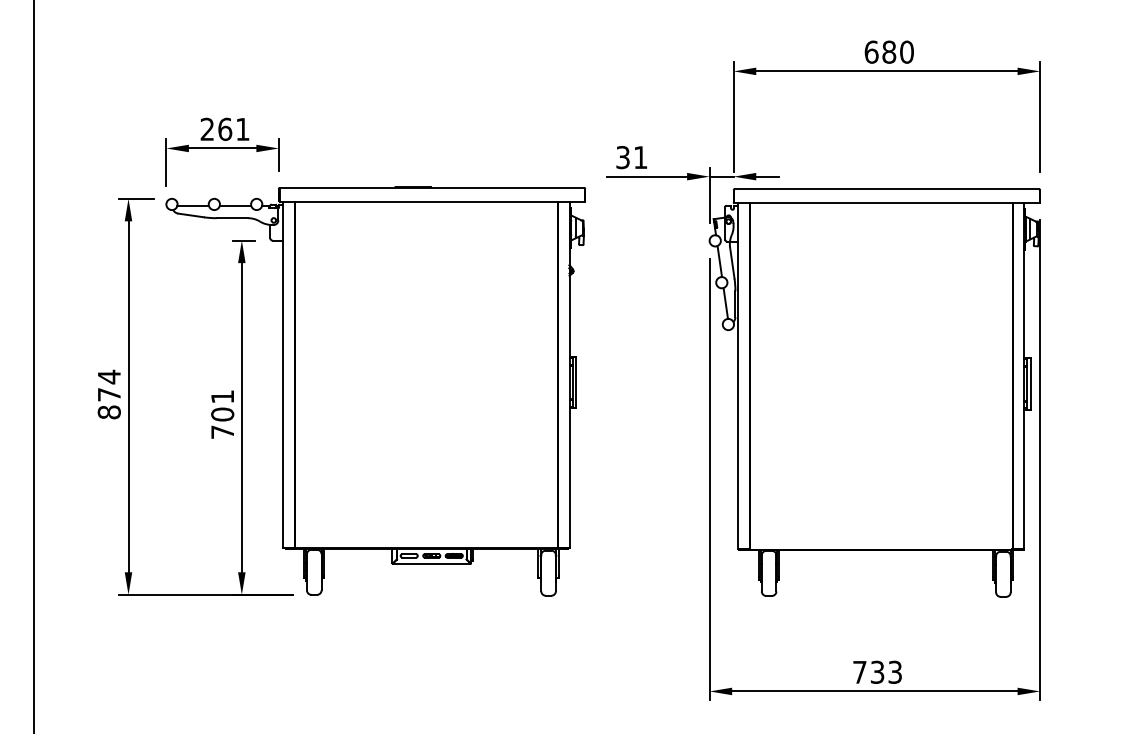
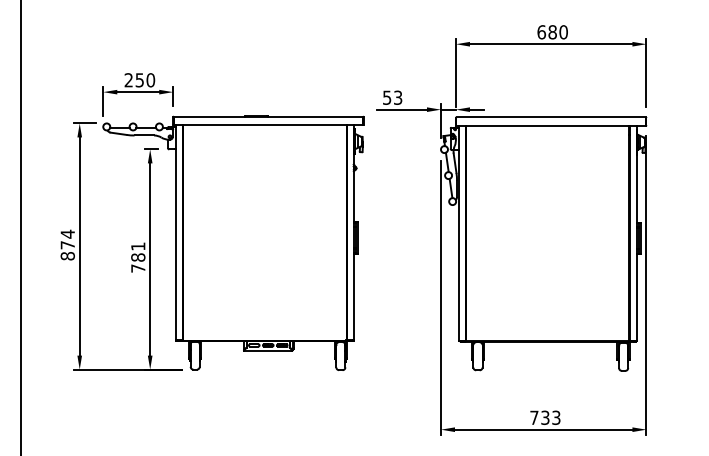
text: (234, 129) -> (145, 80), 261 -> 250
text: (631, 157) -> (392, 97), 31 -> 53
text: (223, 414) -> (138, 257), 701 -> 781

